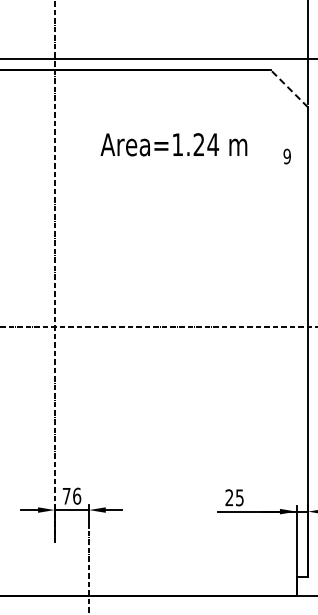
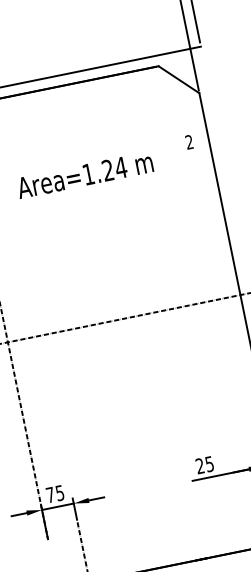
line: (289, 88) -> (178, 79), dashed -> solid
text: (173, 144) -> (84, 174), moved
text: (286, 156) -> (188, 142), 9 -> 2
text: (77, 495) -> (60, 492), 76 -> 75

